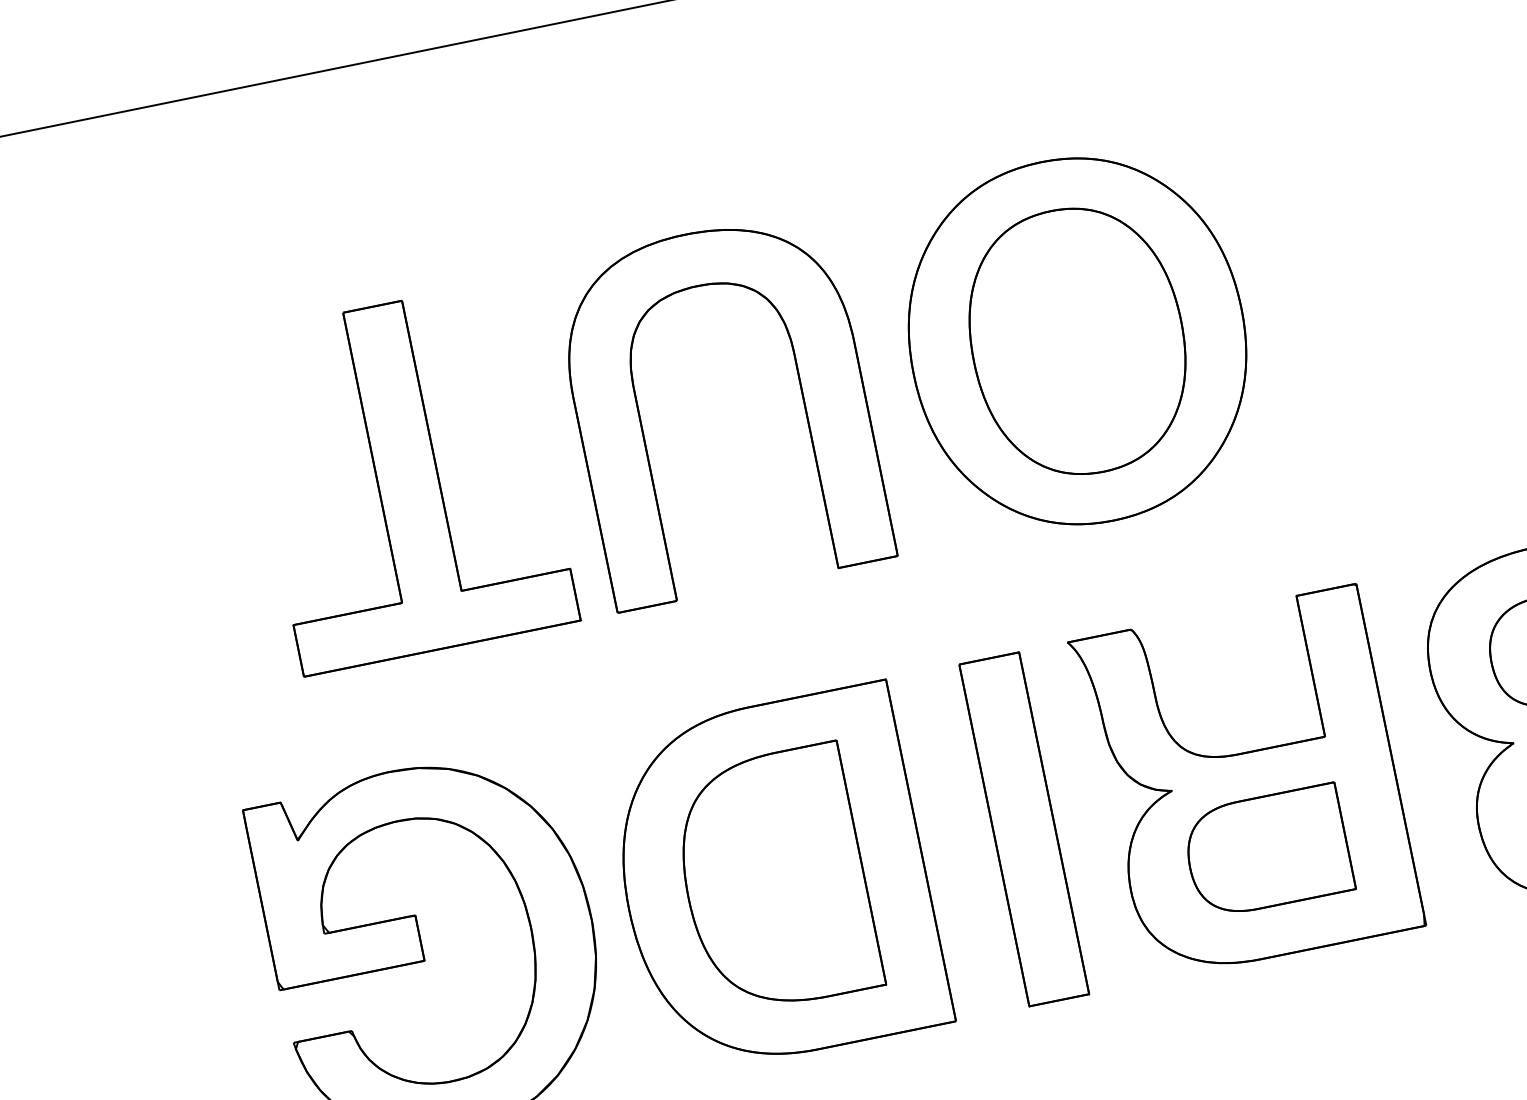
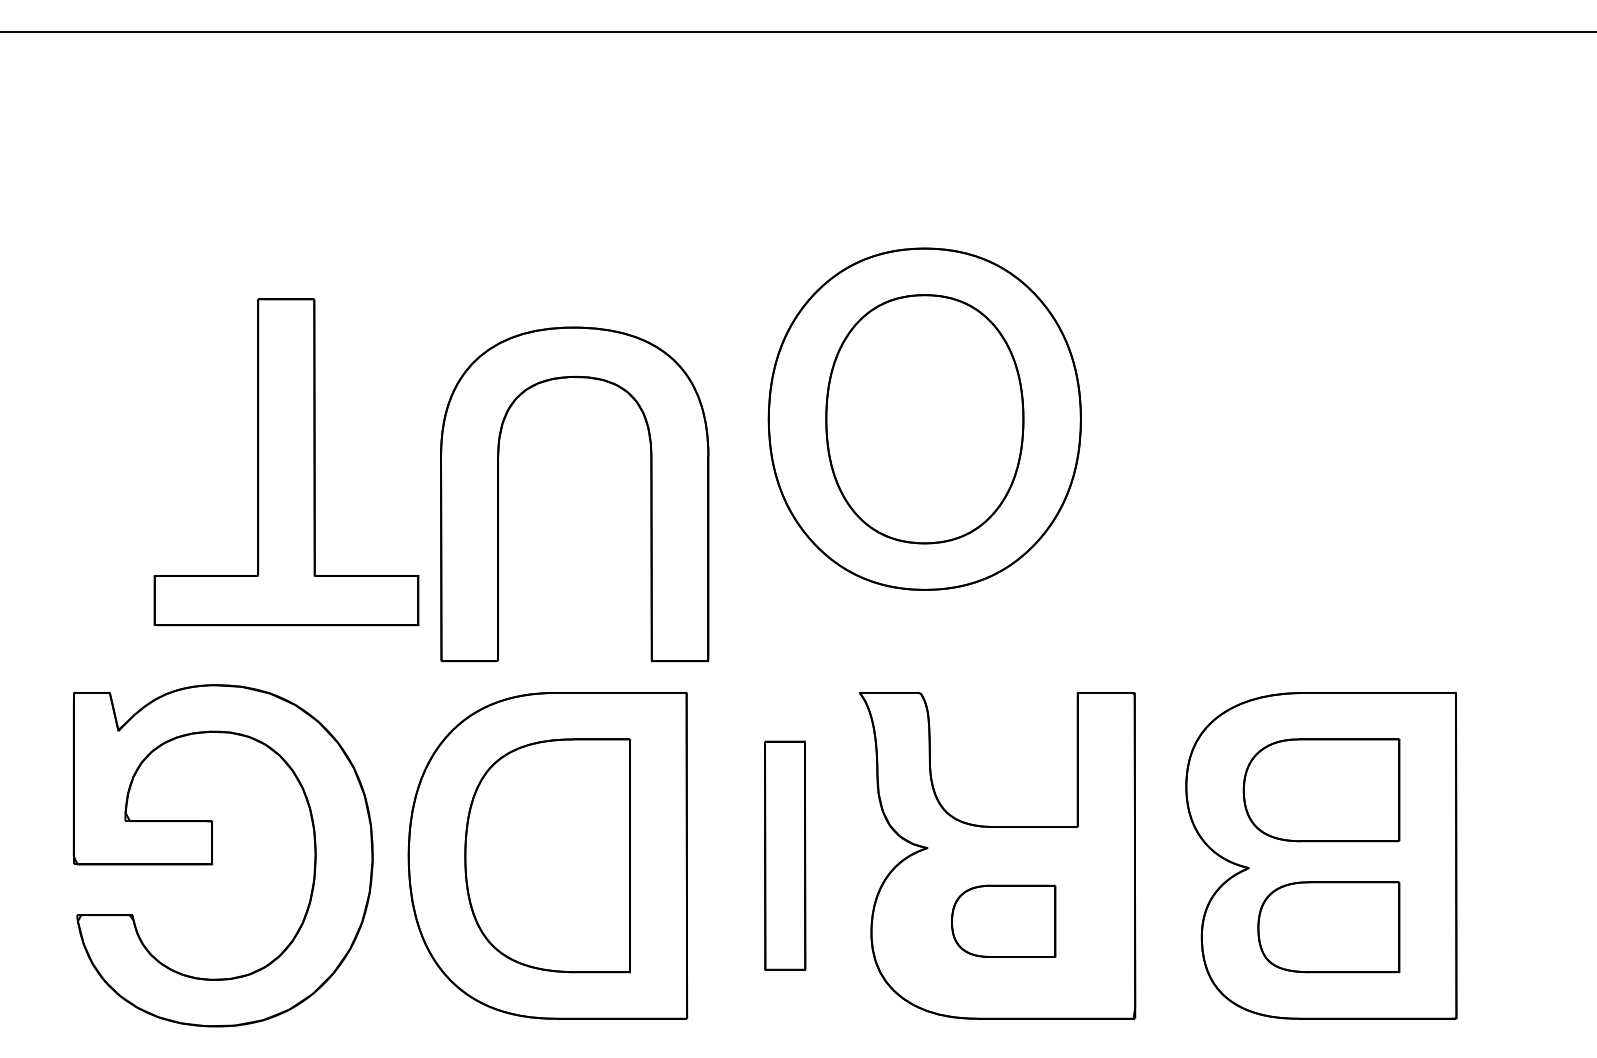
part: (641, 425) -> (498, 494), moved
part: (407, 477) -> (286, 462), moved
part: (1023, 829) -> (784, 855), size x0.7
part: (1267, 851) -> (1003, 921), size x0.7

